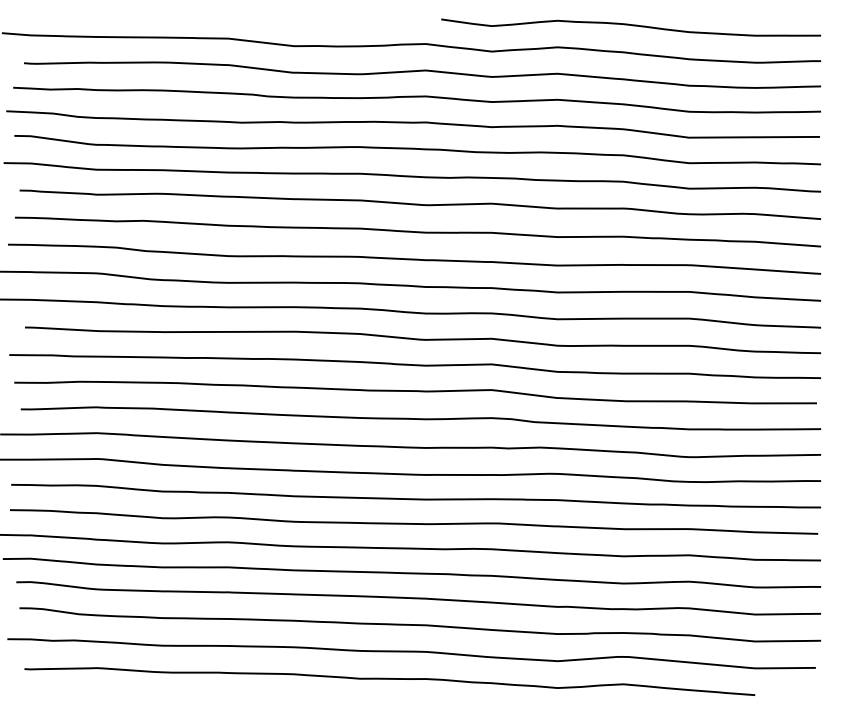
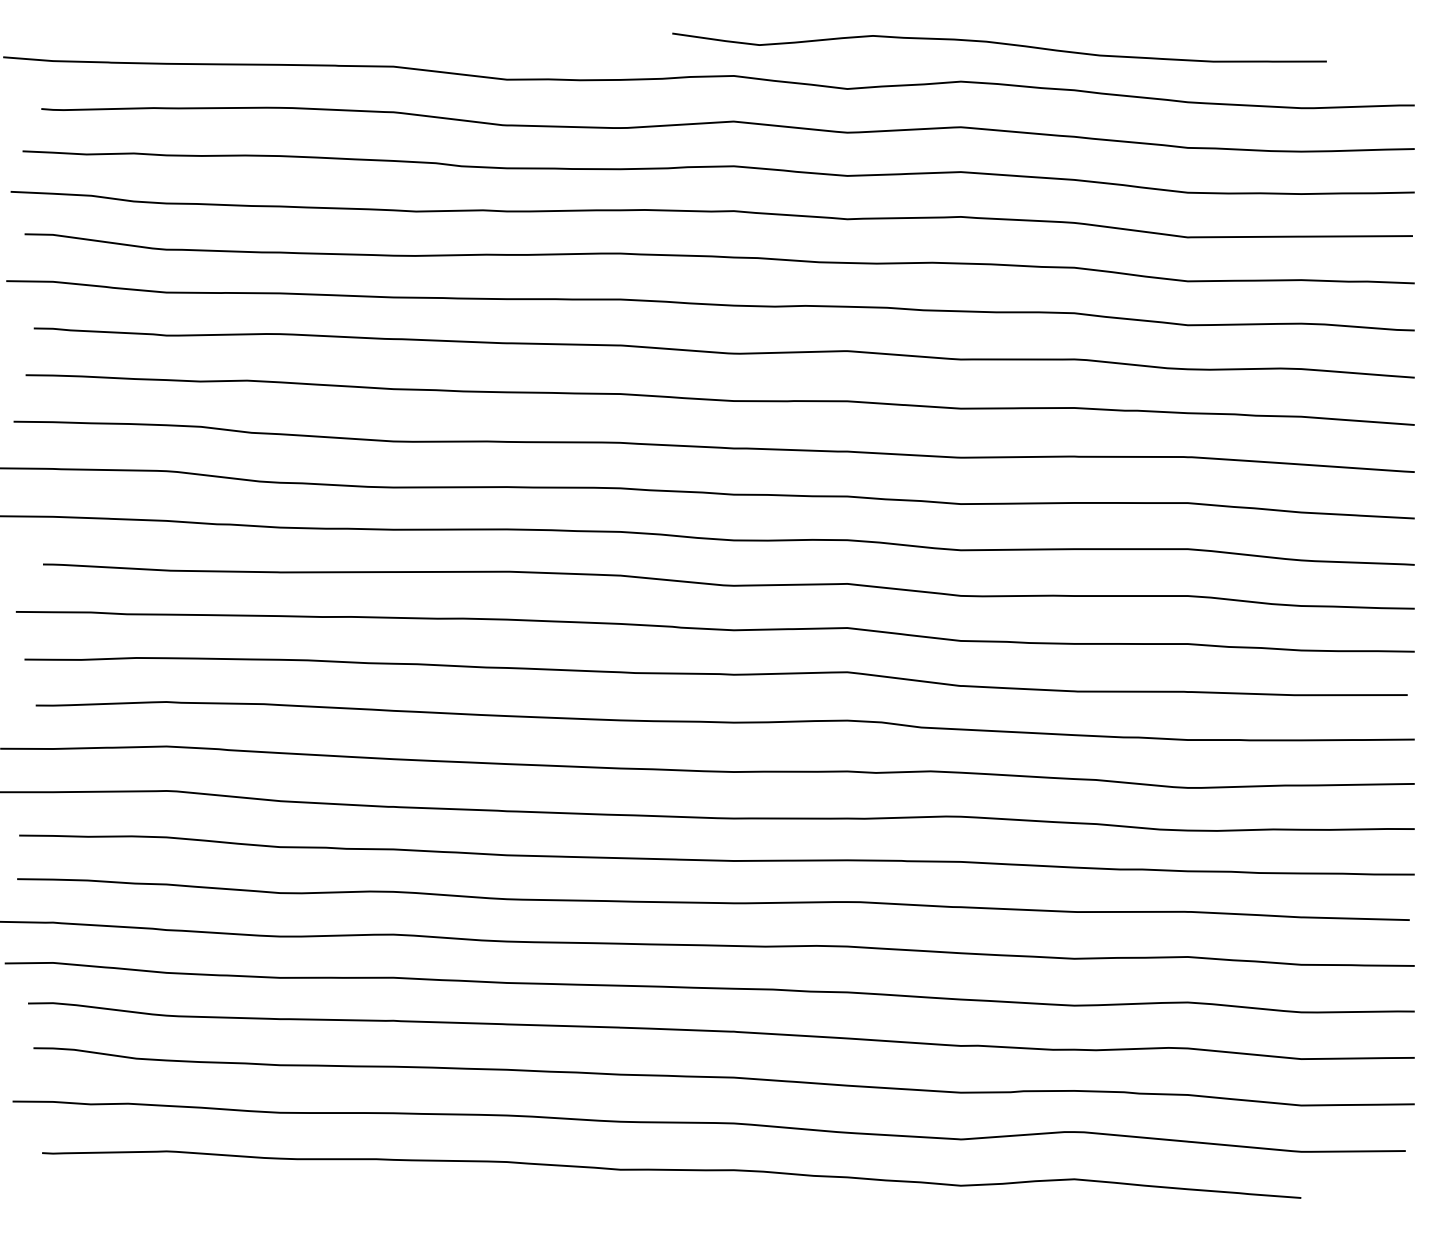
curve: (630, 25) -> (998, 44), moved

